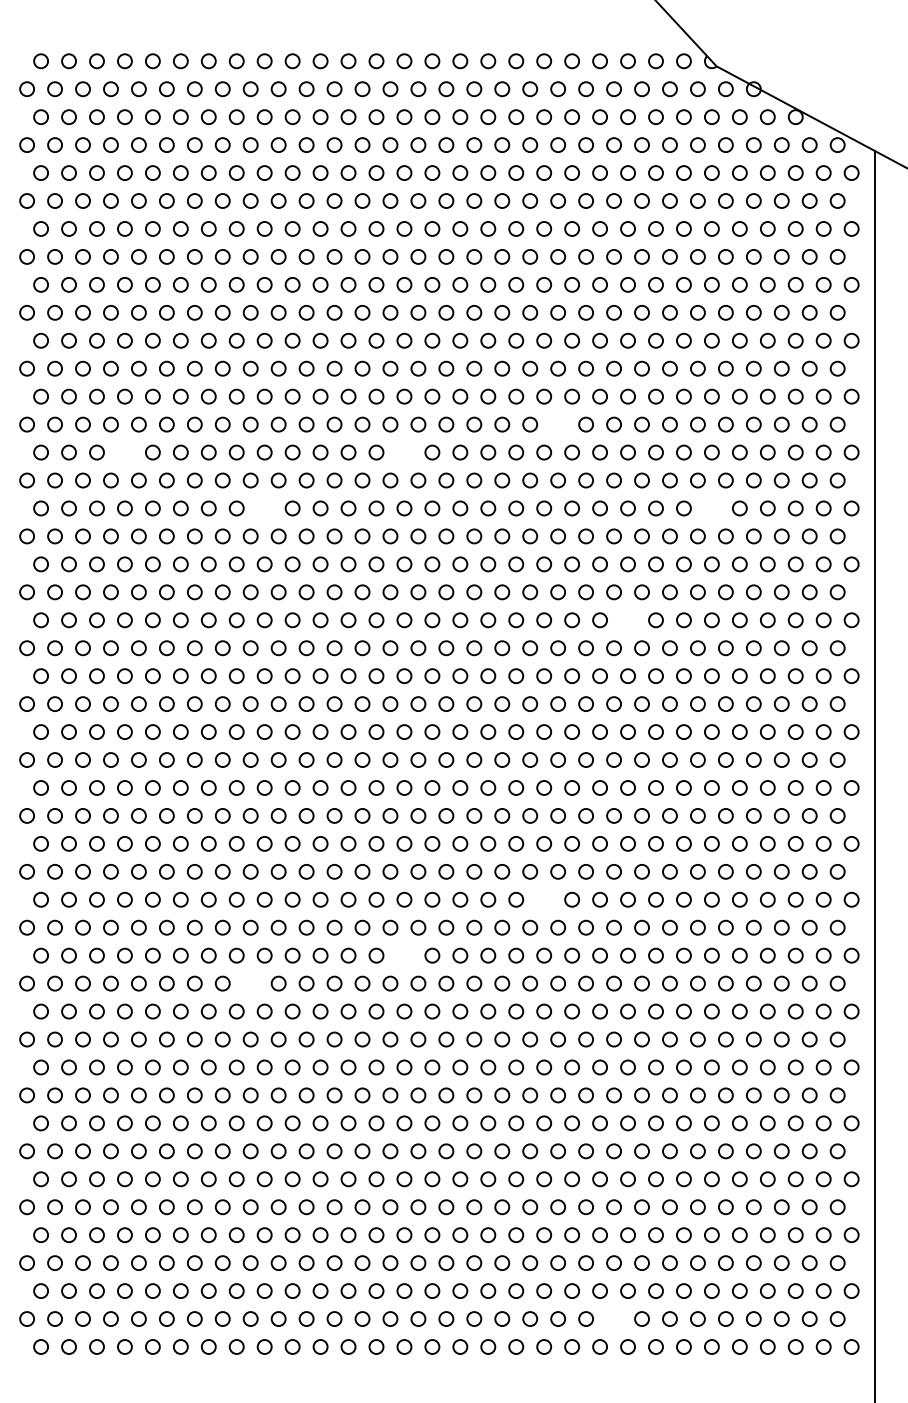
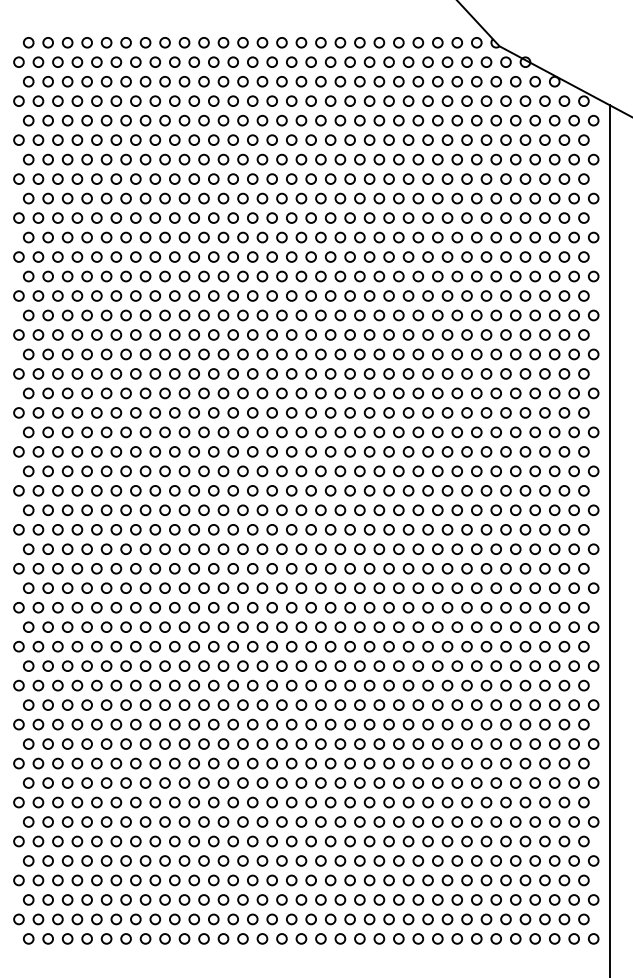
circle: (557, 423) -> (388, 295), added
circle: (124, 452) -> (86, 315), added
circle: (403, 452) -> (281, 315), added
circle: (264, 508) -> (184, 354), added
circle: (710, 508) -> (495, 354), added
circle: (627, 620) -> (437, 432), added
circle: (544, 898) -> (379, 626), added
circle: (403, 954) -> (281, 665), added
circle: (250, 983) -> (174, 685), added
circle: (613, 1319) -> (427, 919), added

